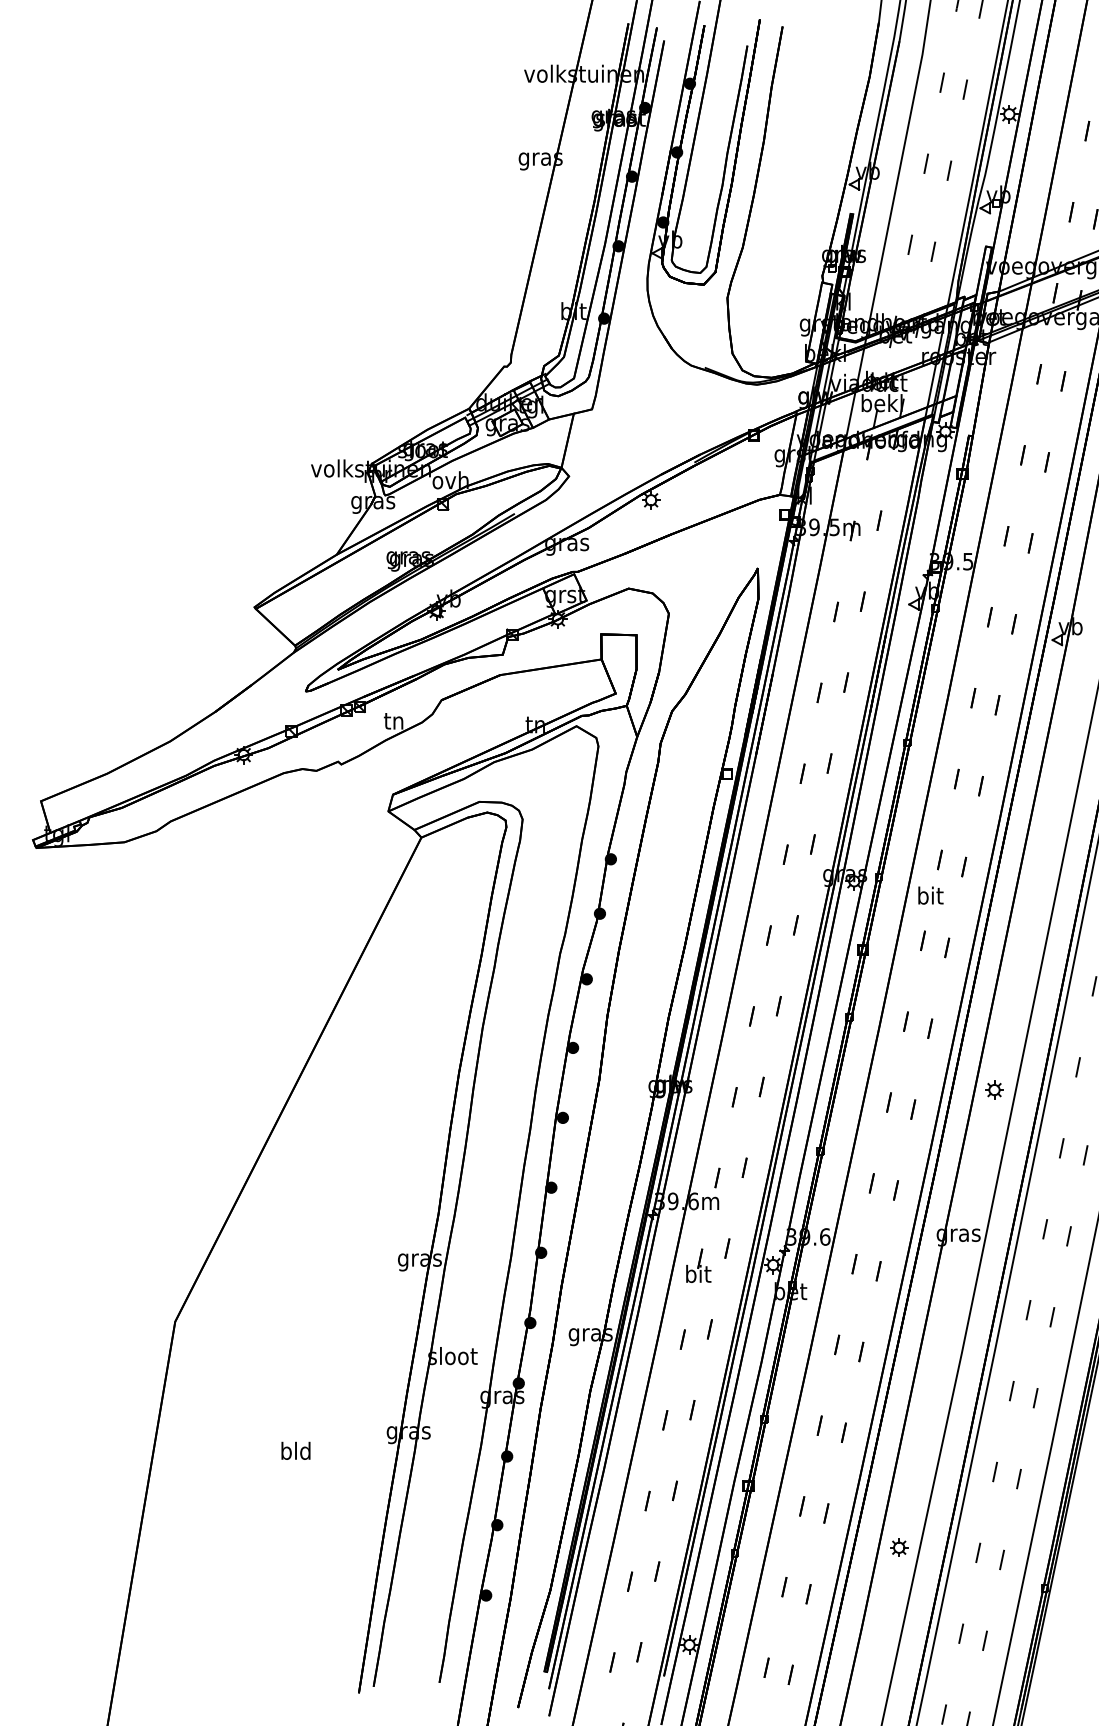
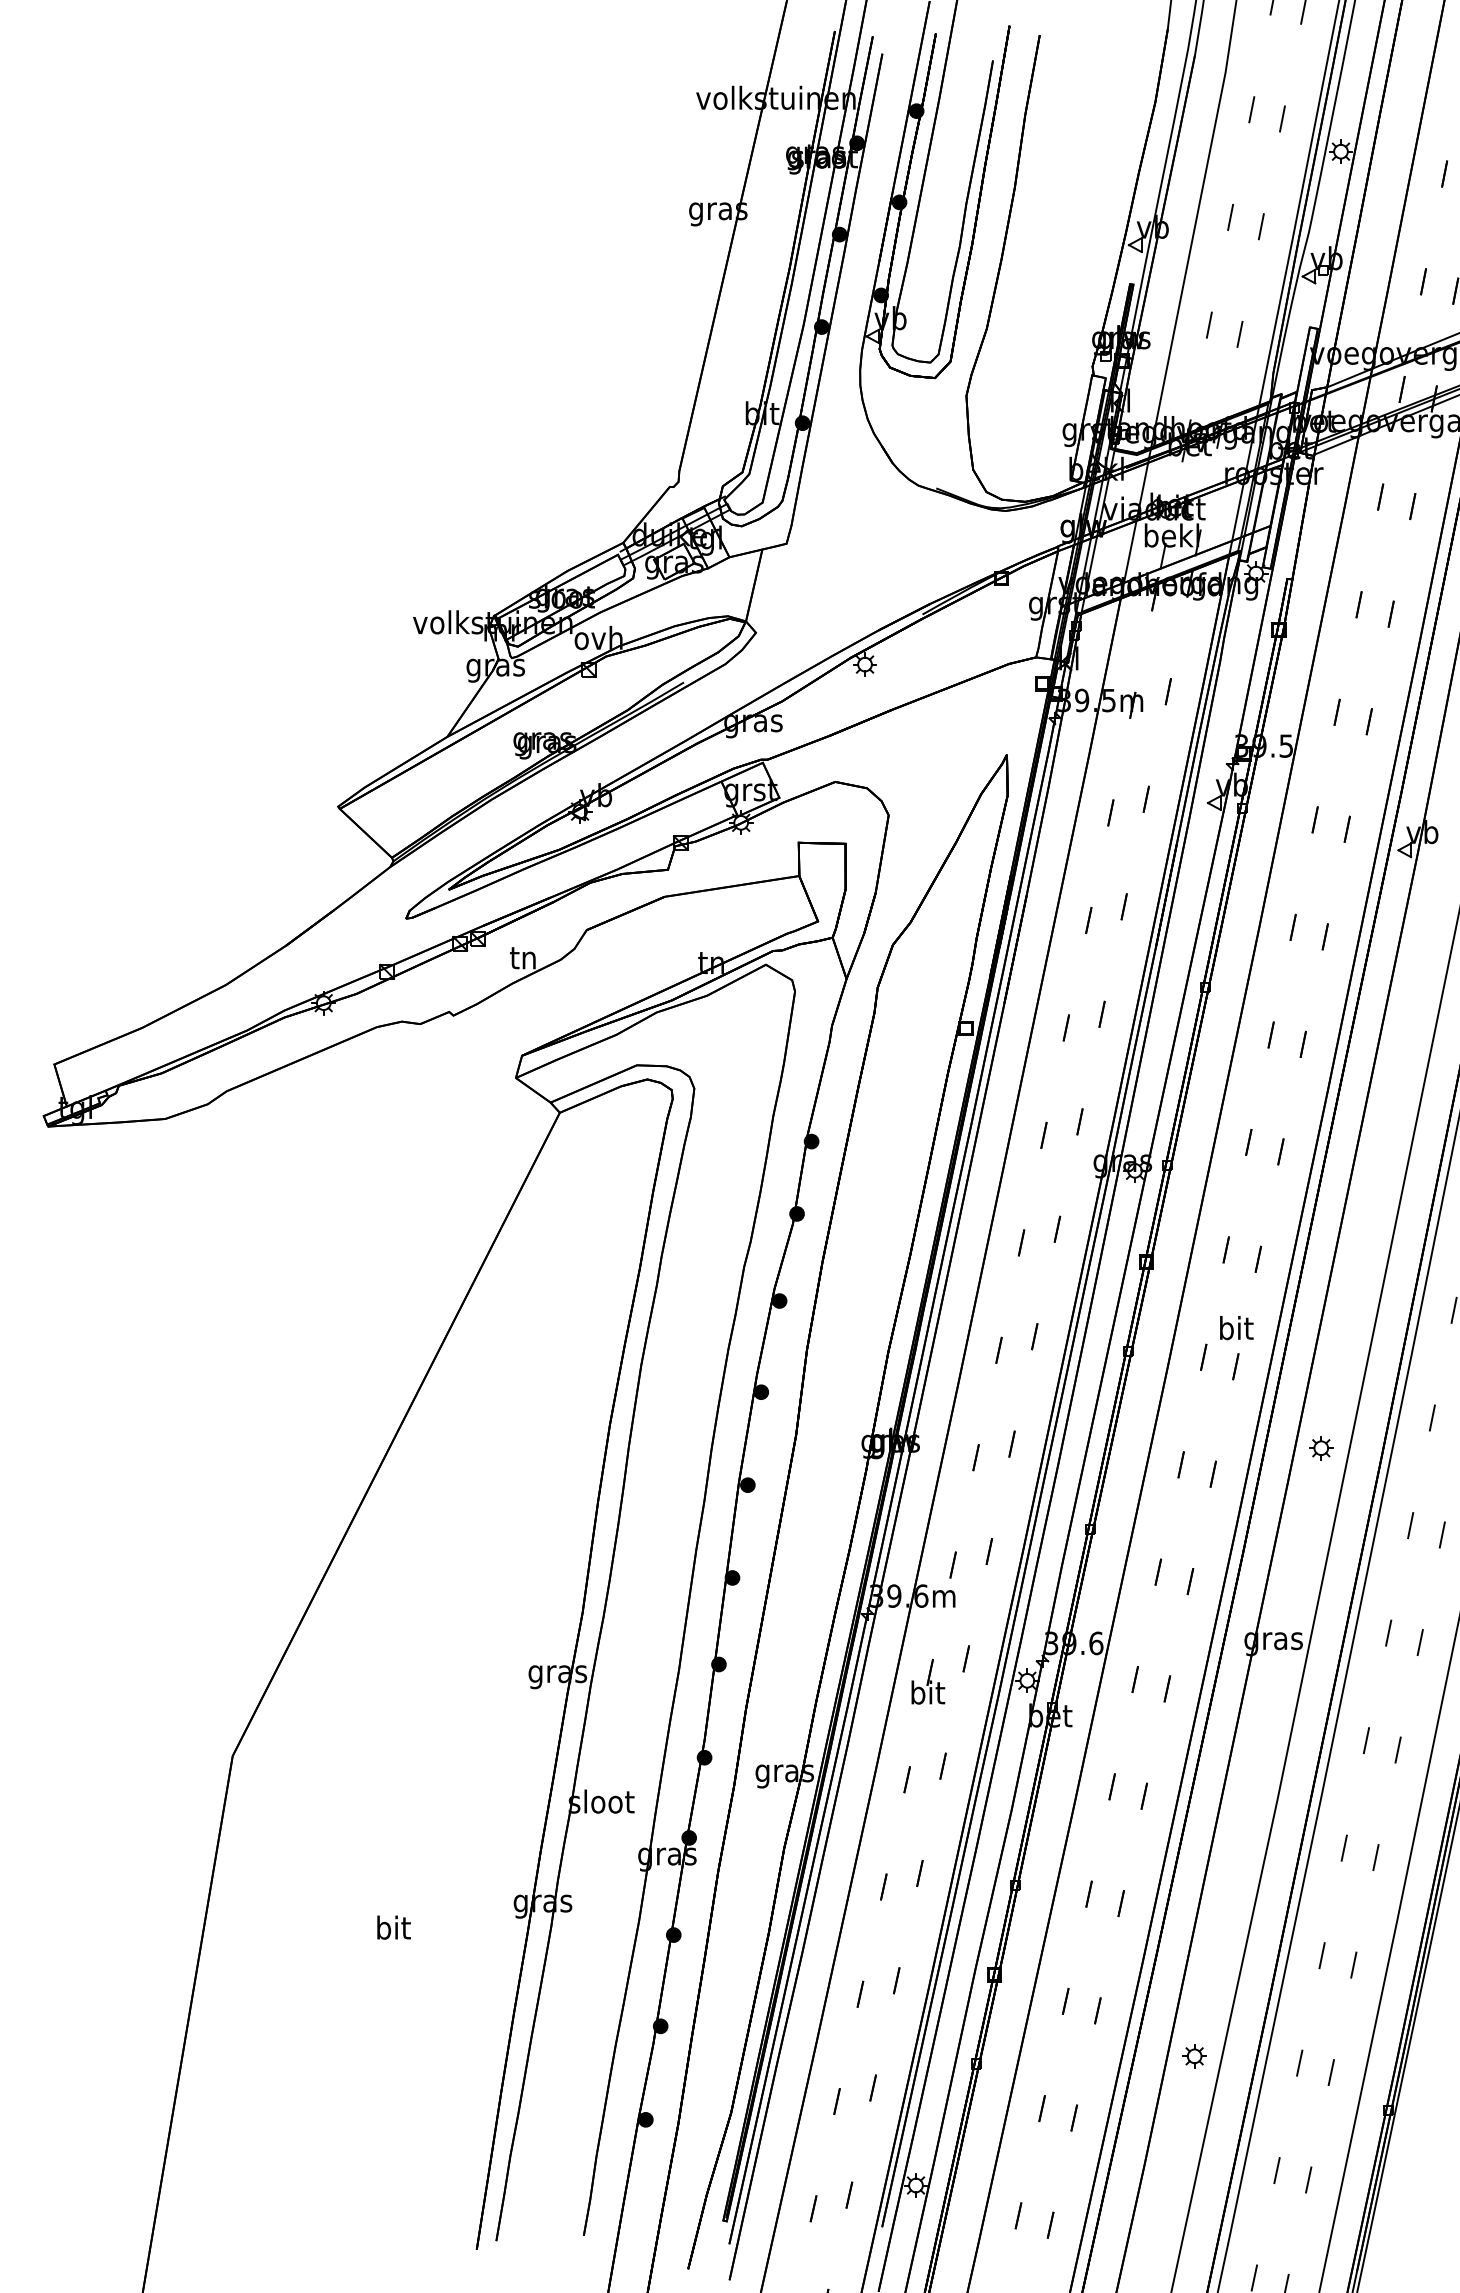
text: (930, 895) -> (1236, 1327), moved
text: (295, 1450) -> (392, 1927), bld -> bit

